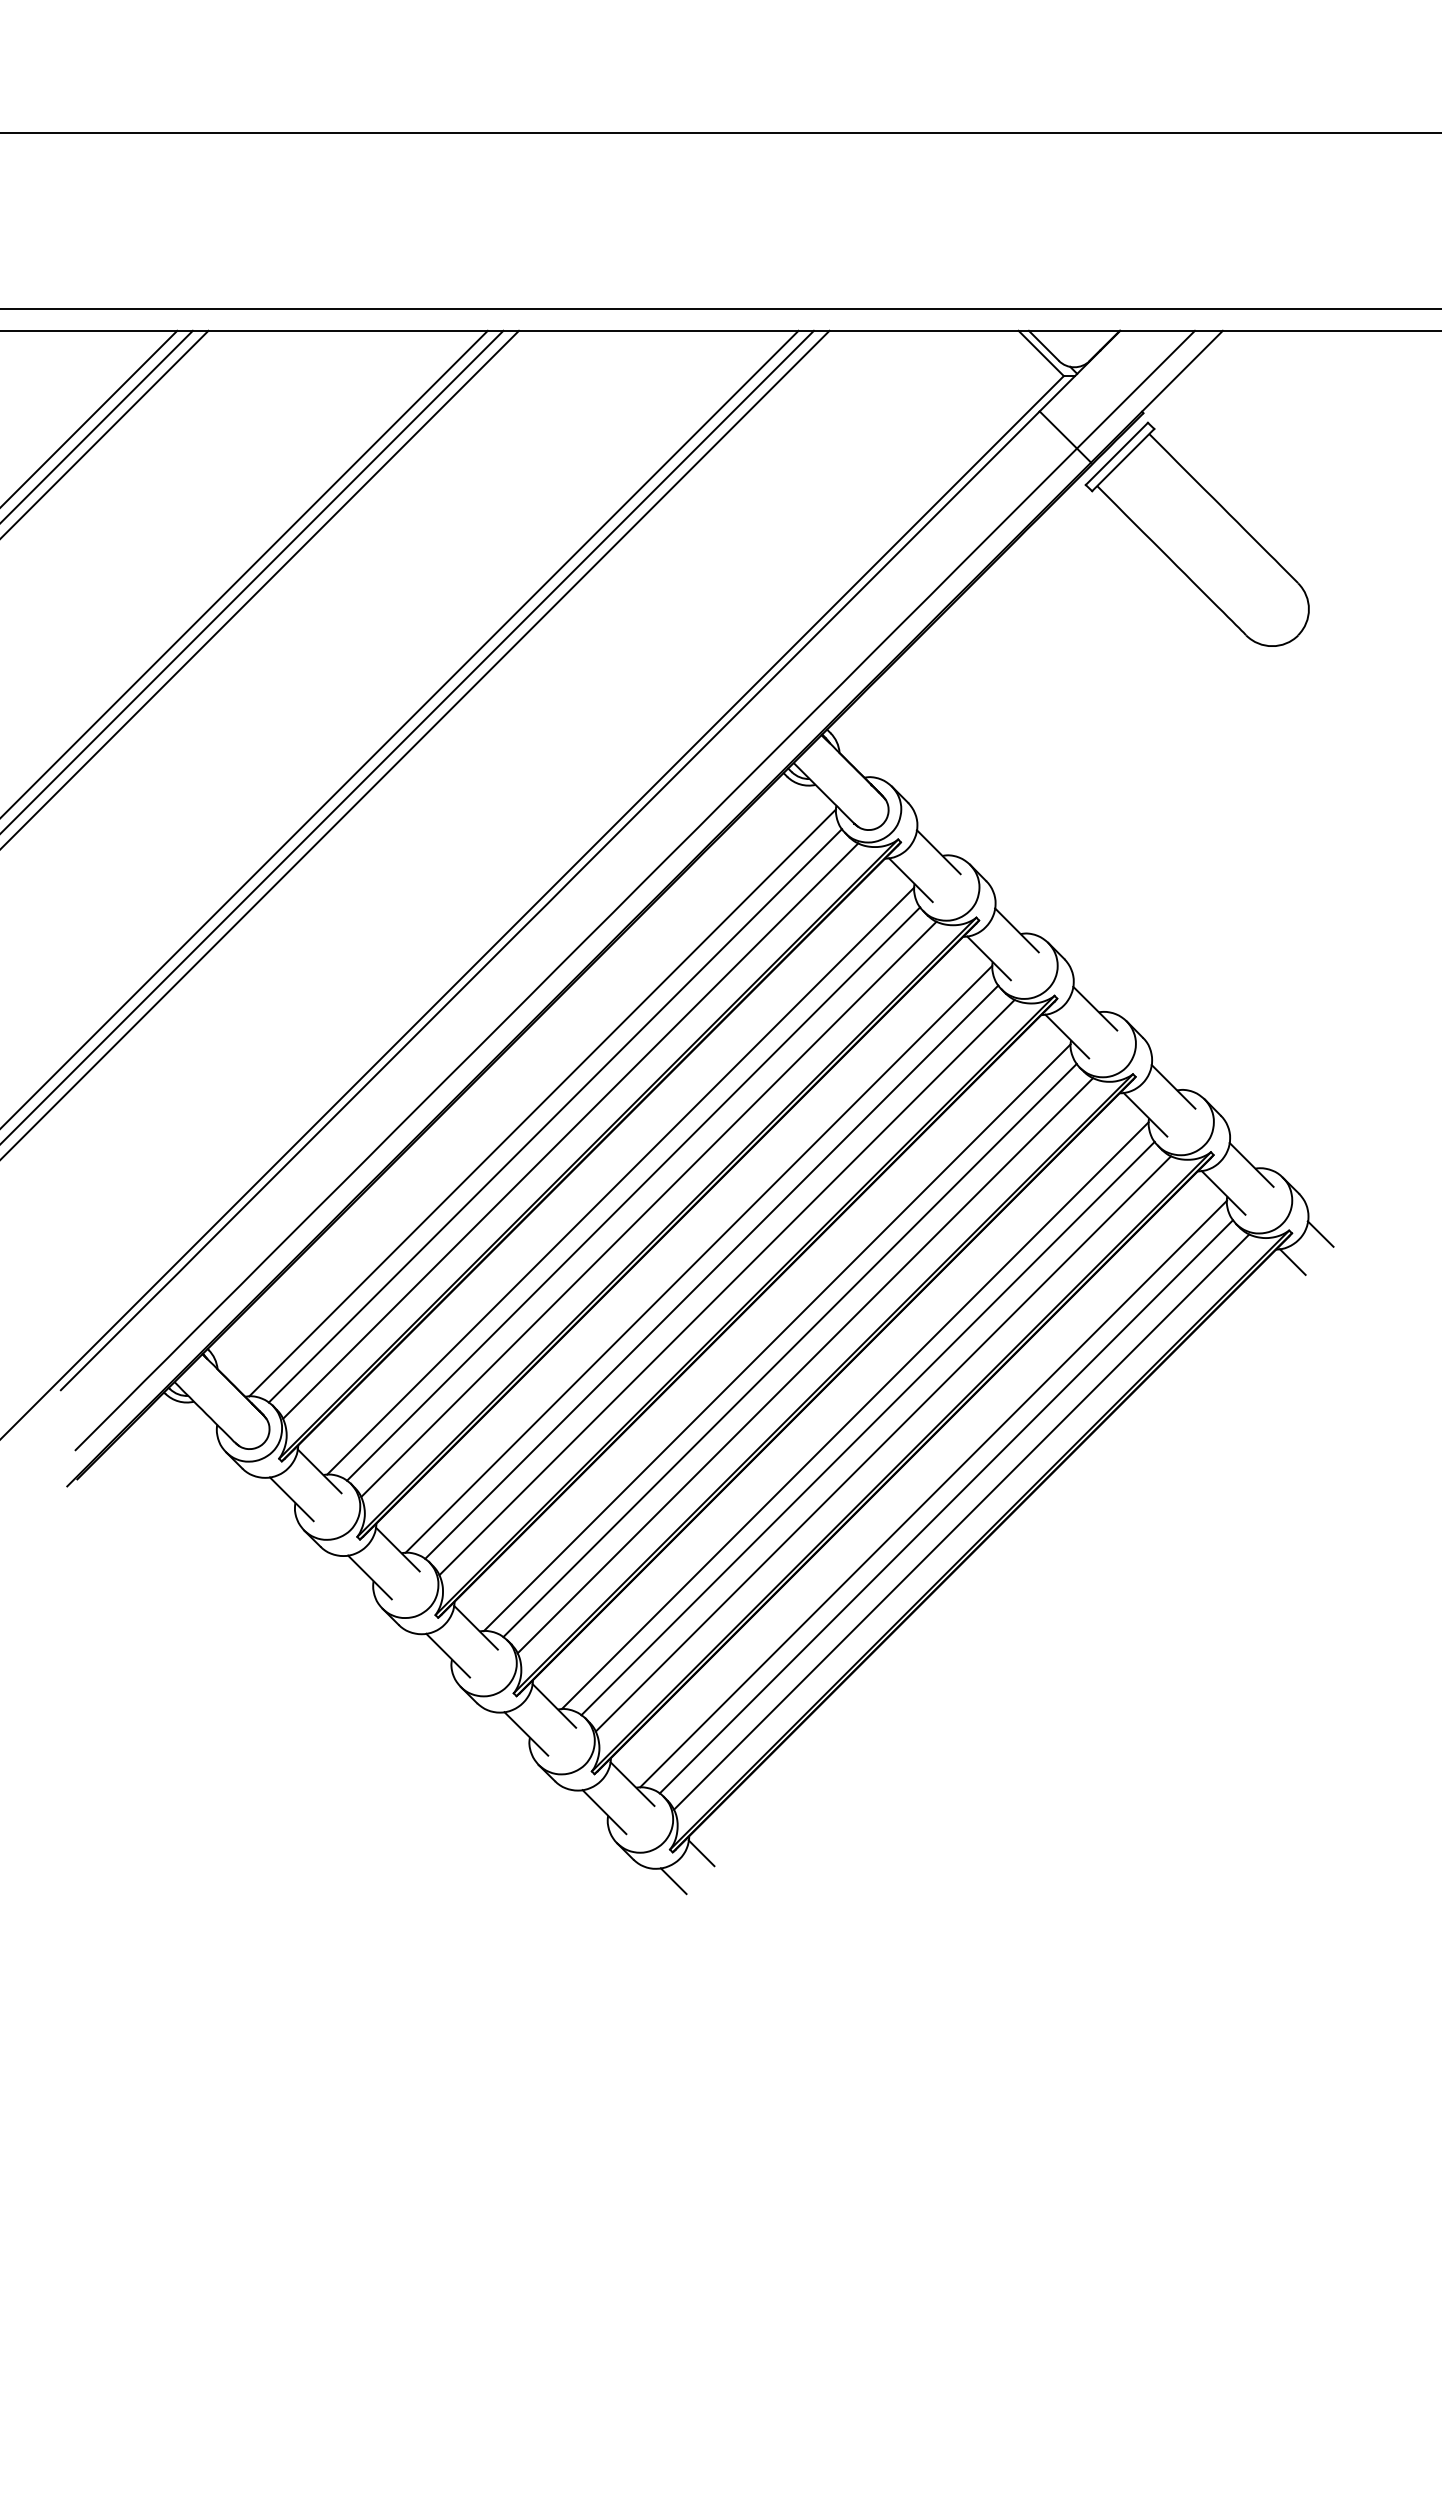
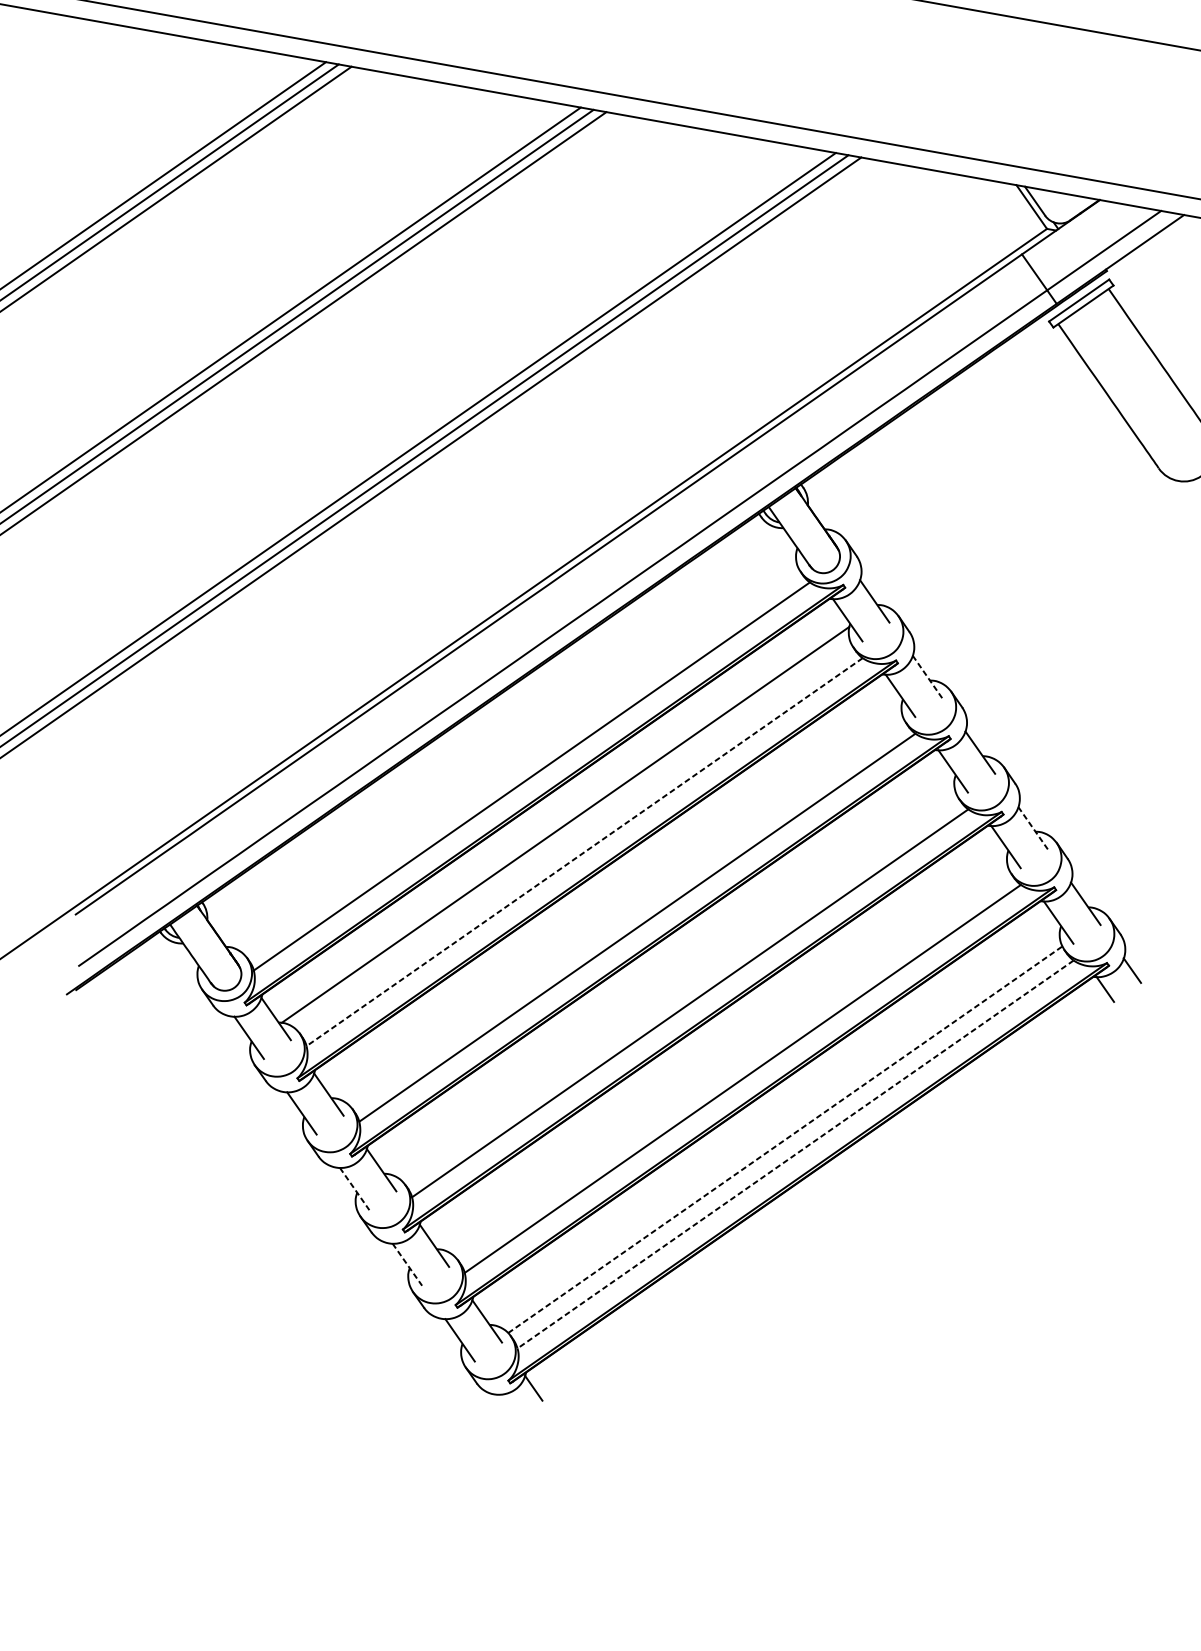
line: (1016, 930) -> (927, 677), solid -> dashed
line: (1173, 1086) -> (1033, 827), solid -> dashed
line: (542, 1102) -> (512, 748), removed
line: (555, 1115) -> (521, 761), removed
line: (633, 1193) -> (574, 836), removed
line: (648, 1209) -> (584, 852), solid -> dashed
line: (698, 1258) -> (618, 899), removed
line: (711, 1271) -> (626, 912), removed
line: (776, 1337) -> (670, 975), removed
line: (789, 1350) -> (679, 988), removed
line: (854, 1415) -> (723, 1051), removed
line: (867, 1428) -> (732, 1063), removed
line: (933, 1493) -> (776, 1126), removed
line: (946, 1506) -> (785, 1139), solid -> dashed
line: (961, 1522) -> (795, 1154), solid -> dashed
line: (448, 1655) -> (354, 1188), solid -> dashed
line: (526, 1733) -> (407, 1264), solid -> dashed
line: (673, 1881) -> (506, 1407), removed

